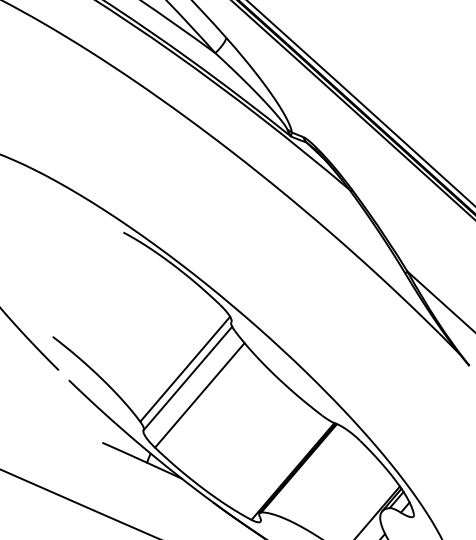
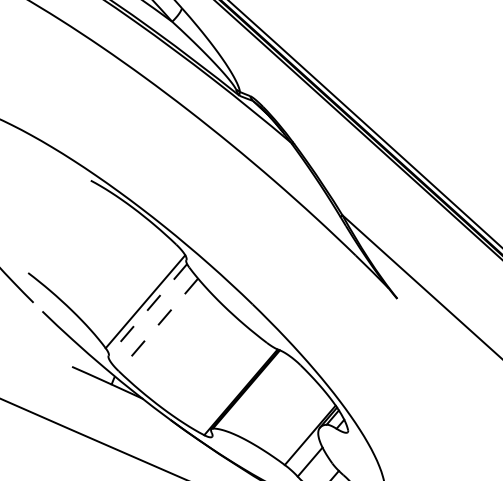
line: (187, 379) -> (147, 310), solid -> dashed
line: (199, 394) -> (158, 324), solid -> dashed

